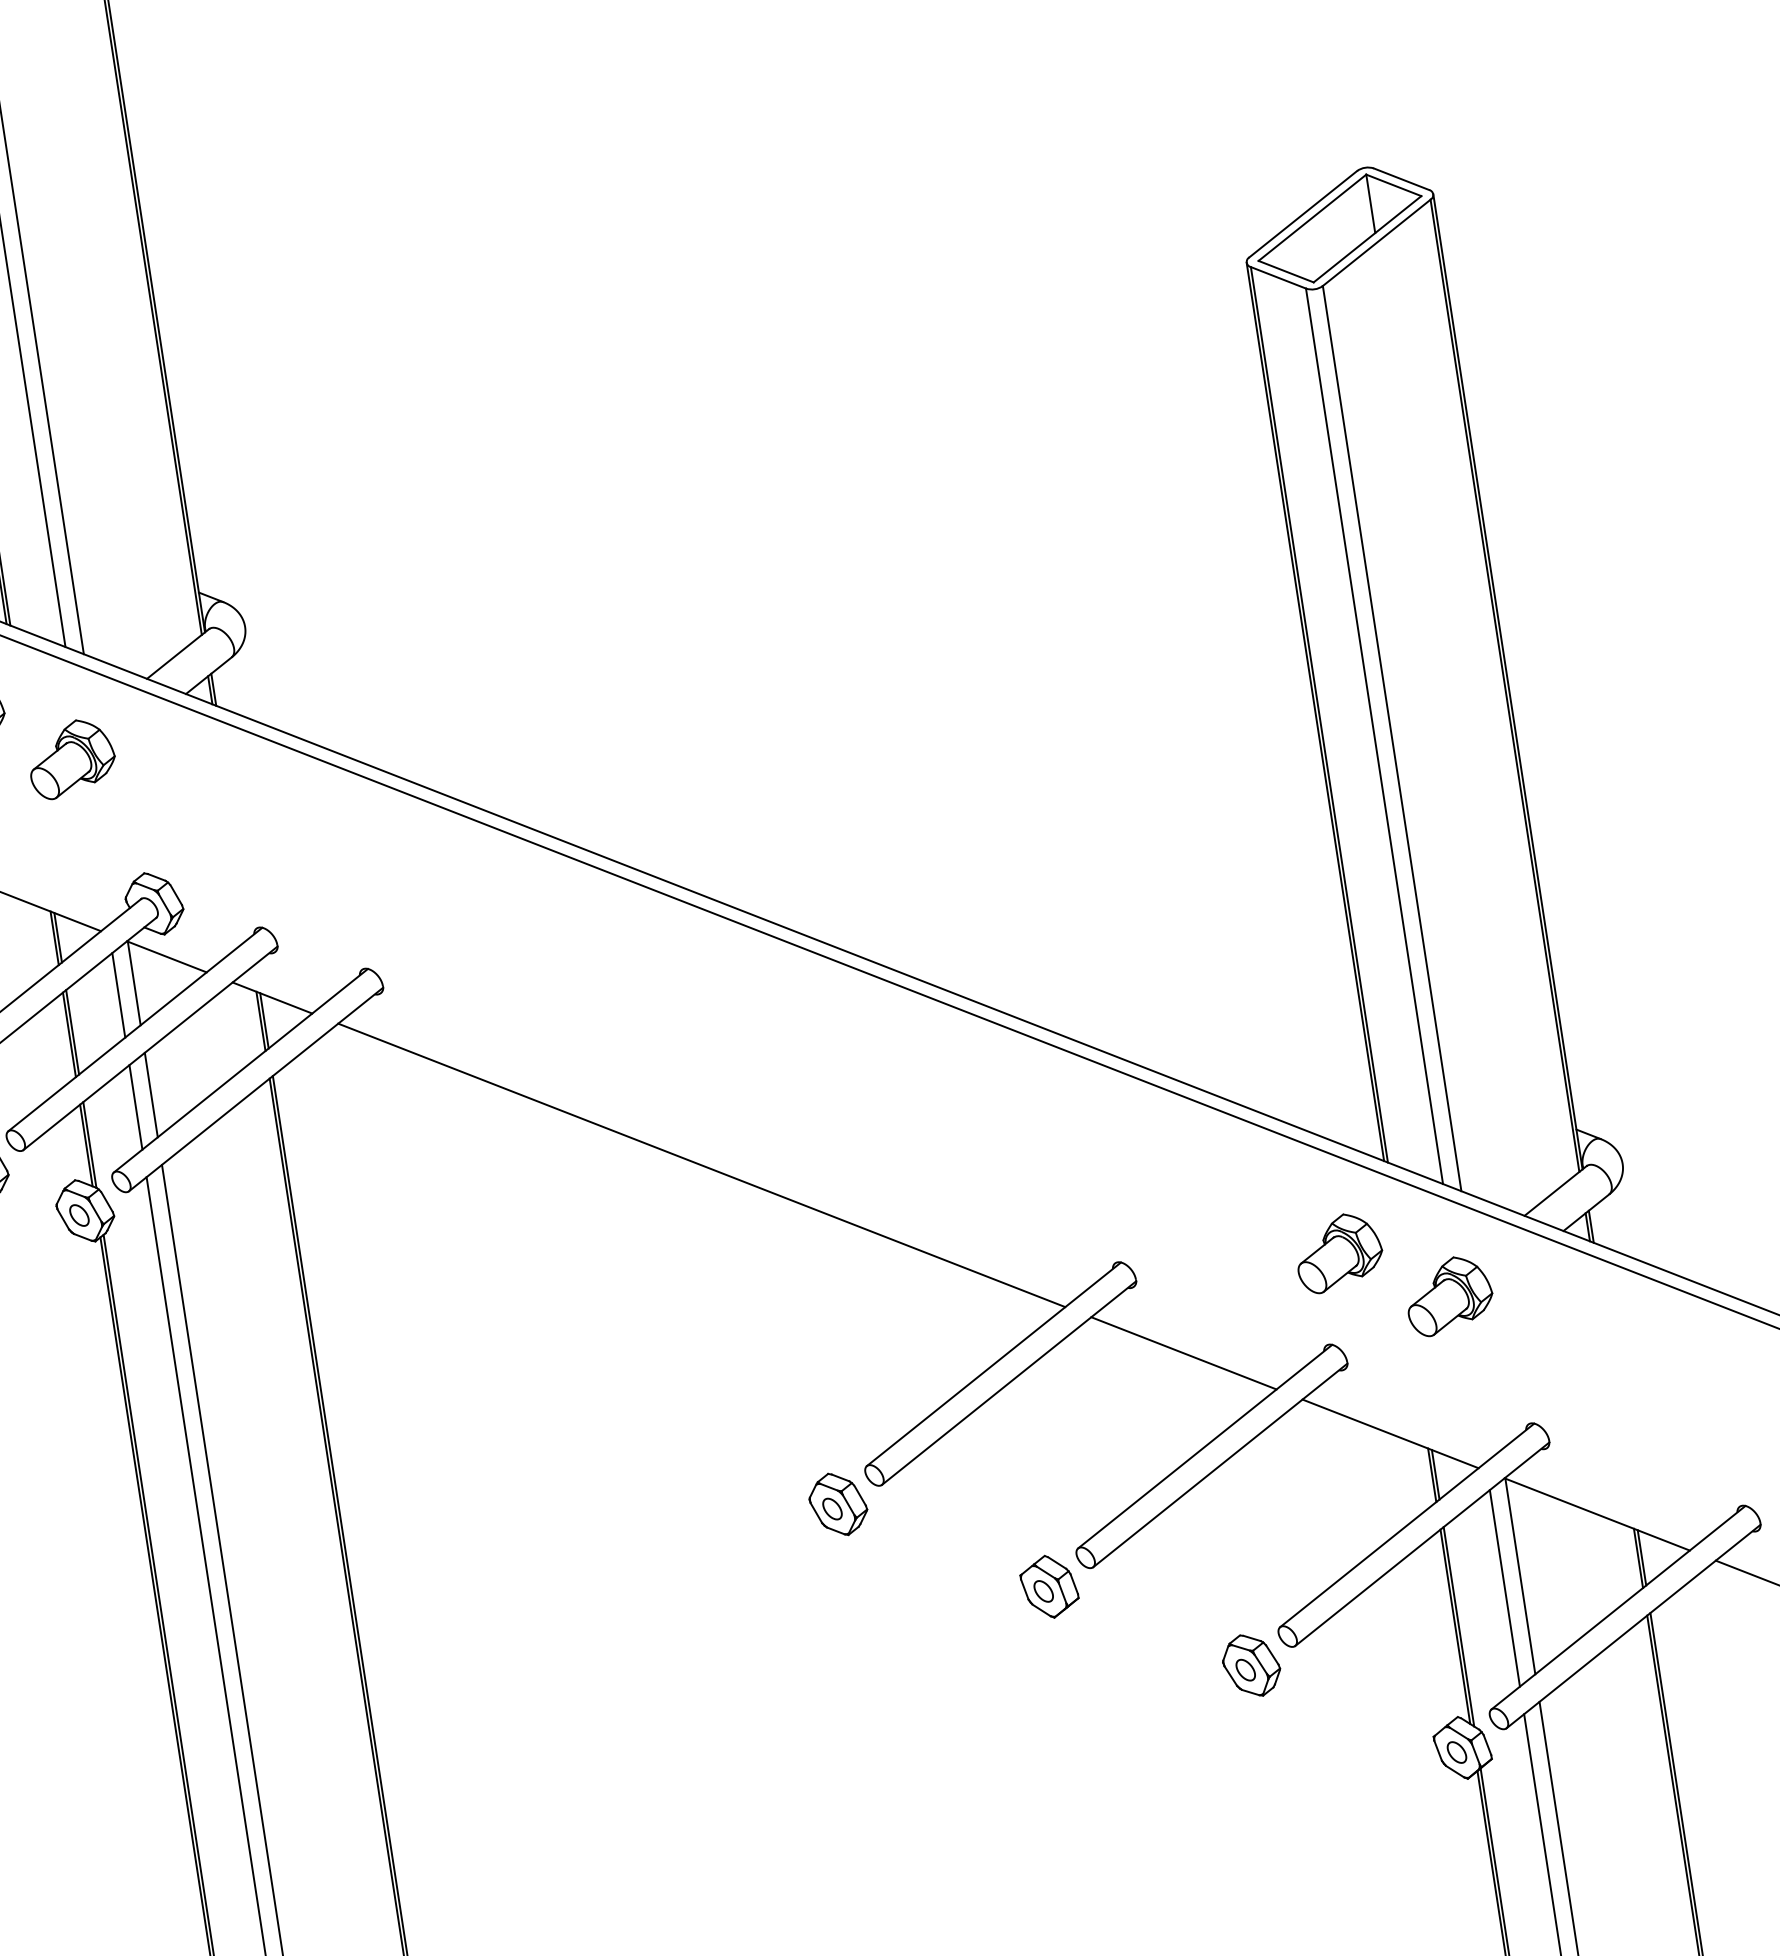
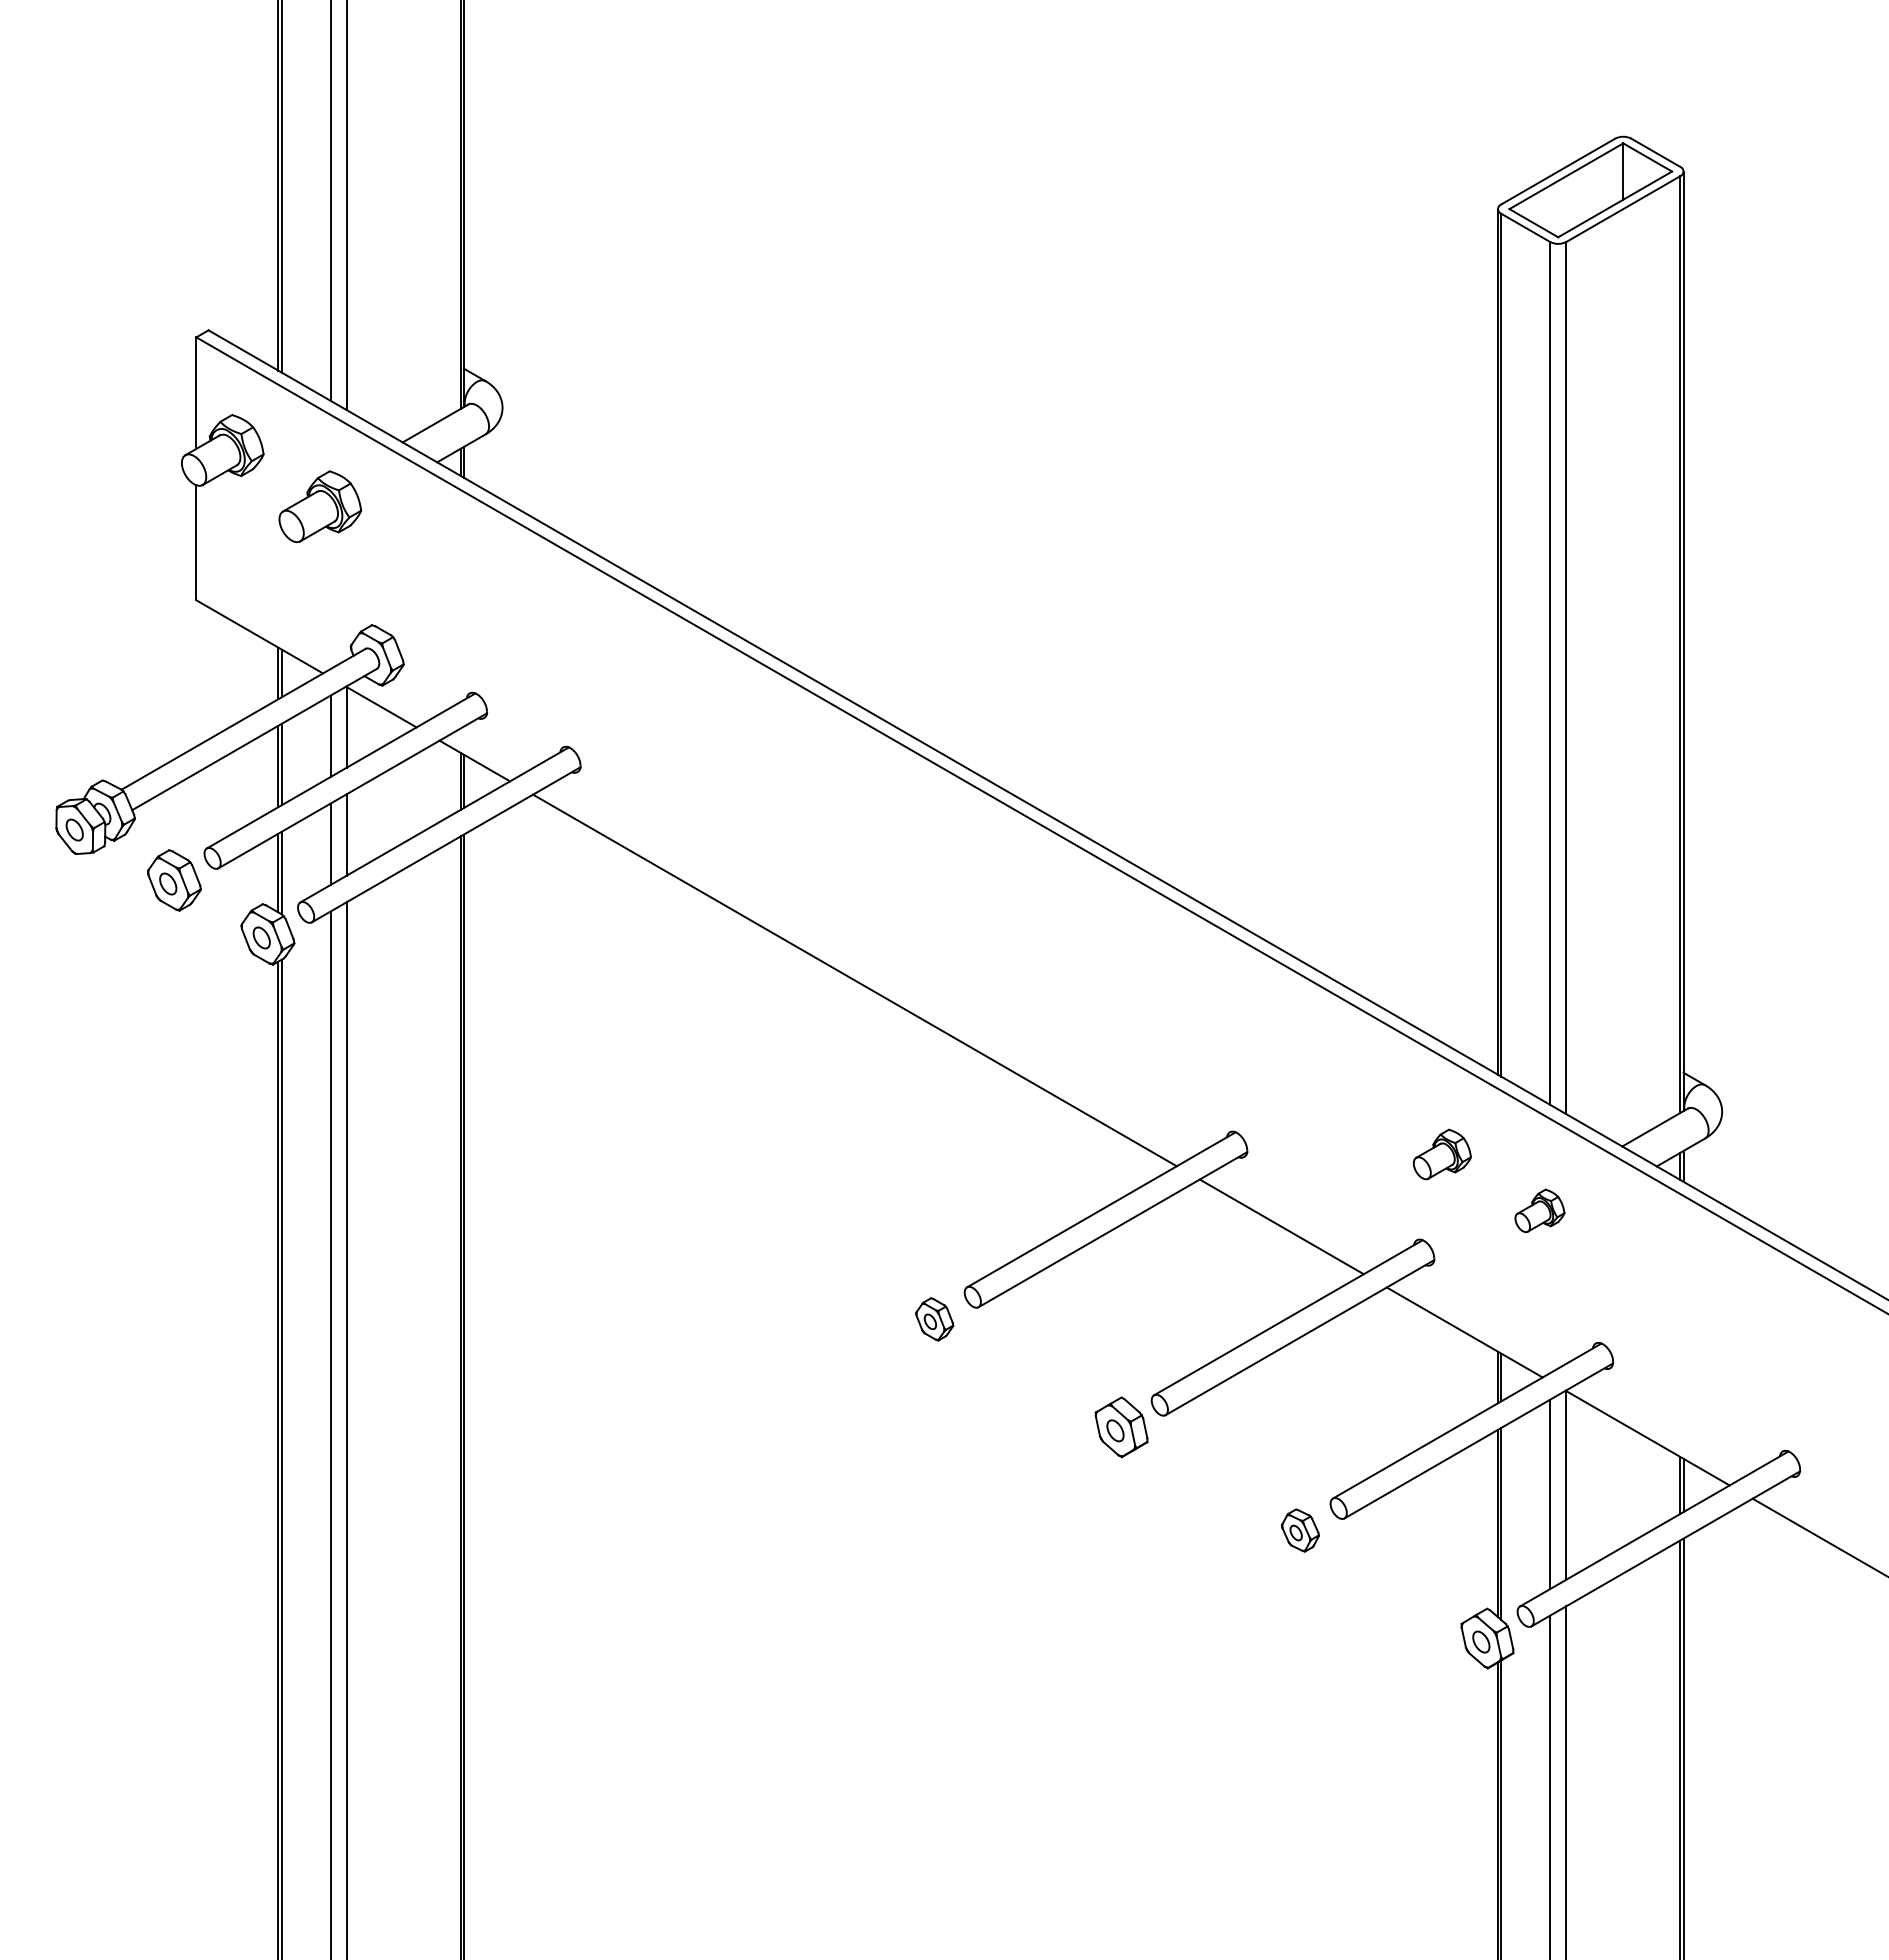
part: (1339, 1252) -> (1442, 1154), size x0.7
part: (1448, 1295) -> (1539, 1210), size x0.6
part: (838, 1504) -> (934, 1319), size x0.7
part: (1251, 1665) -> (1300, 1530), size x0.7

